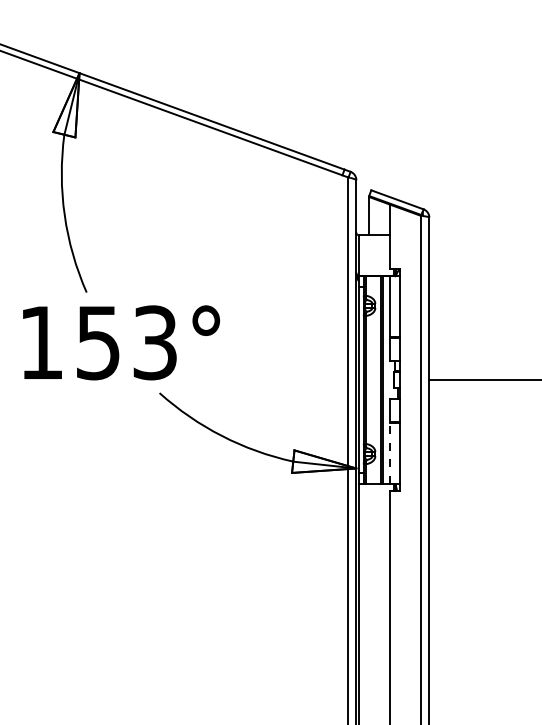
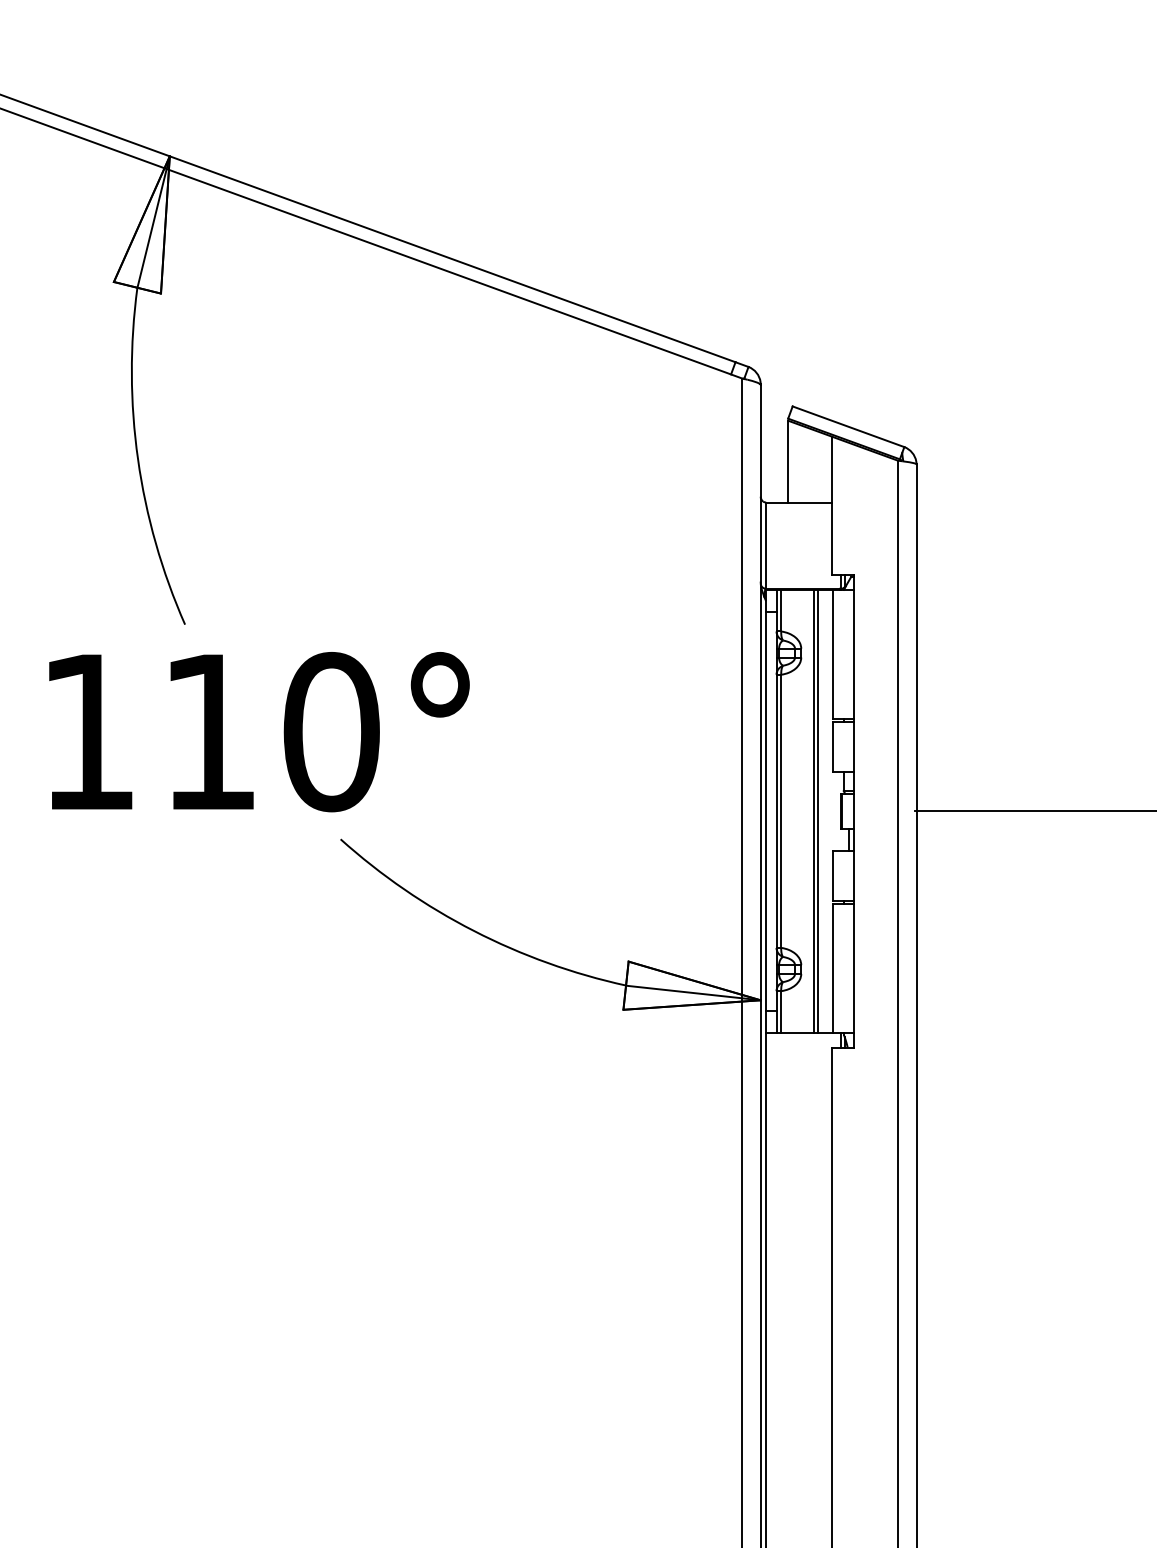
text: (127, 342) -> (272, 731), 153° -> 110°
line: (390, 453) -> (833, 968), dashed -> solid

